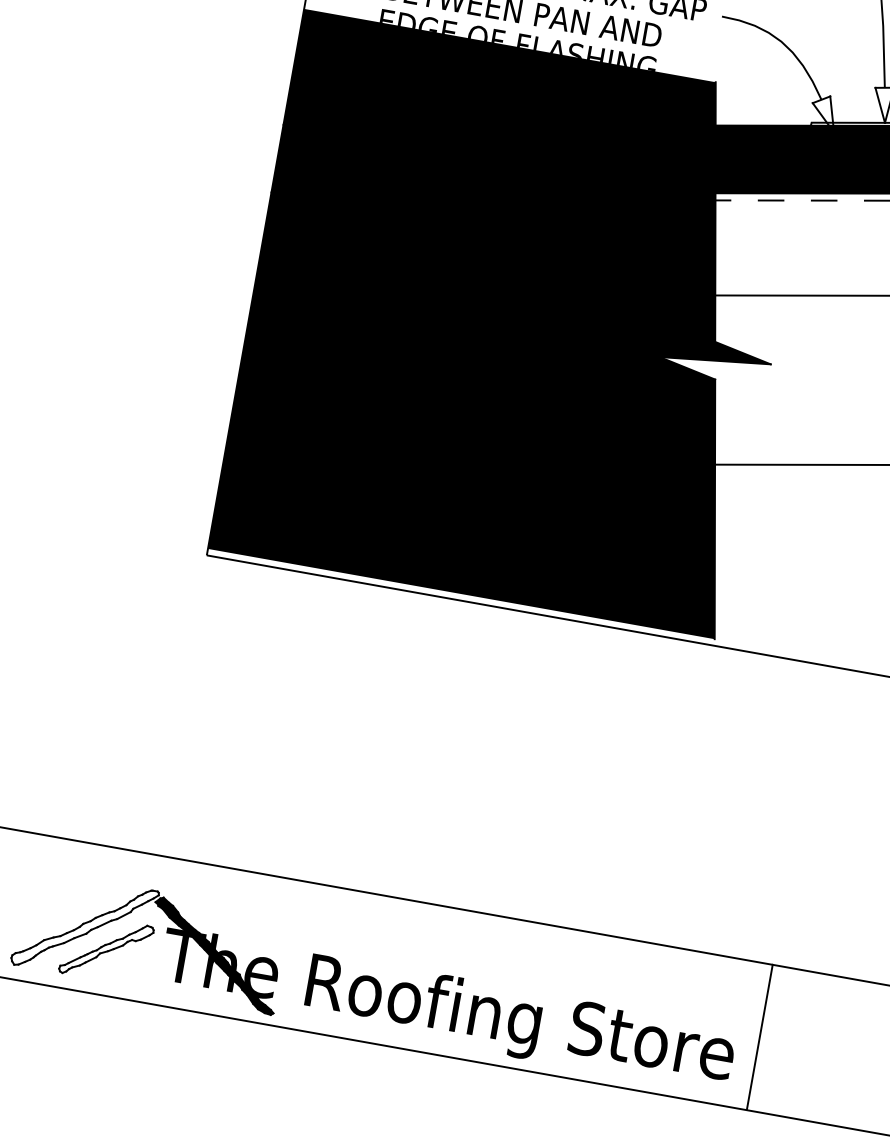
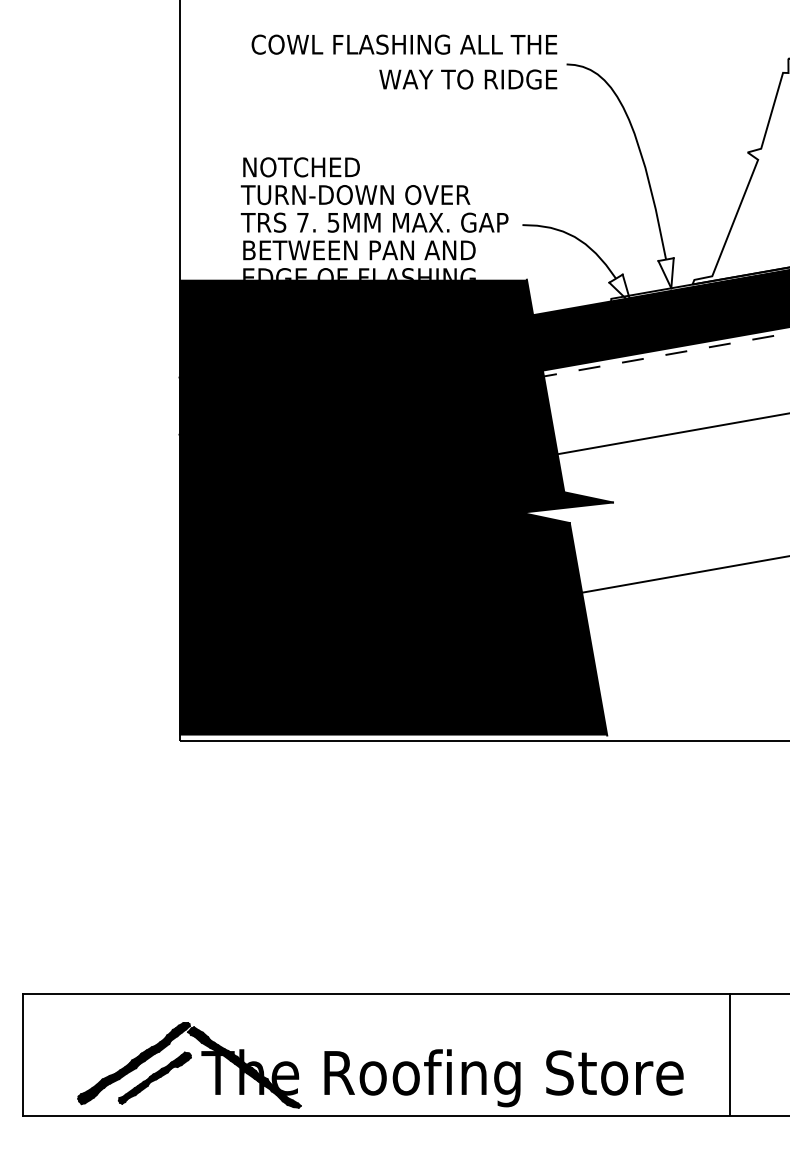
fill: (84, 927) -> (133, 1063), added
fill: (106, 948) -> (154, 1077), added
line: (760, 1037) -> (730, 1054), moved

